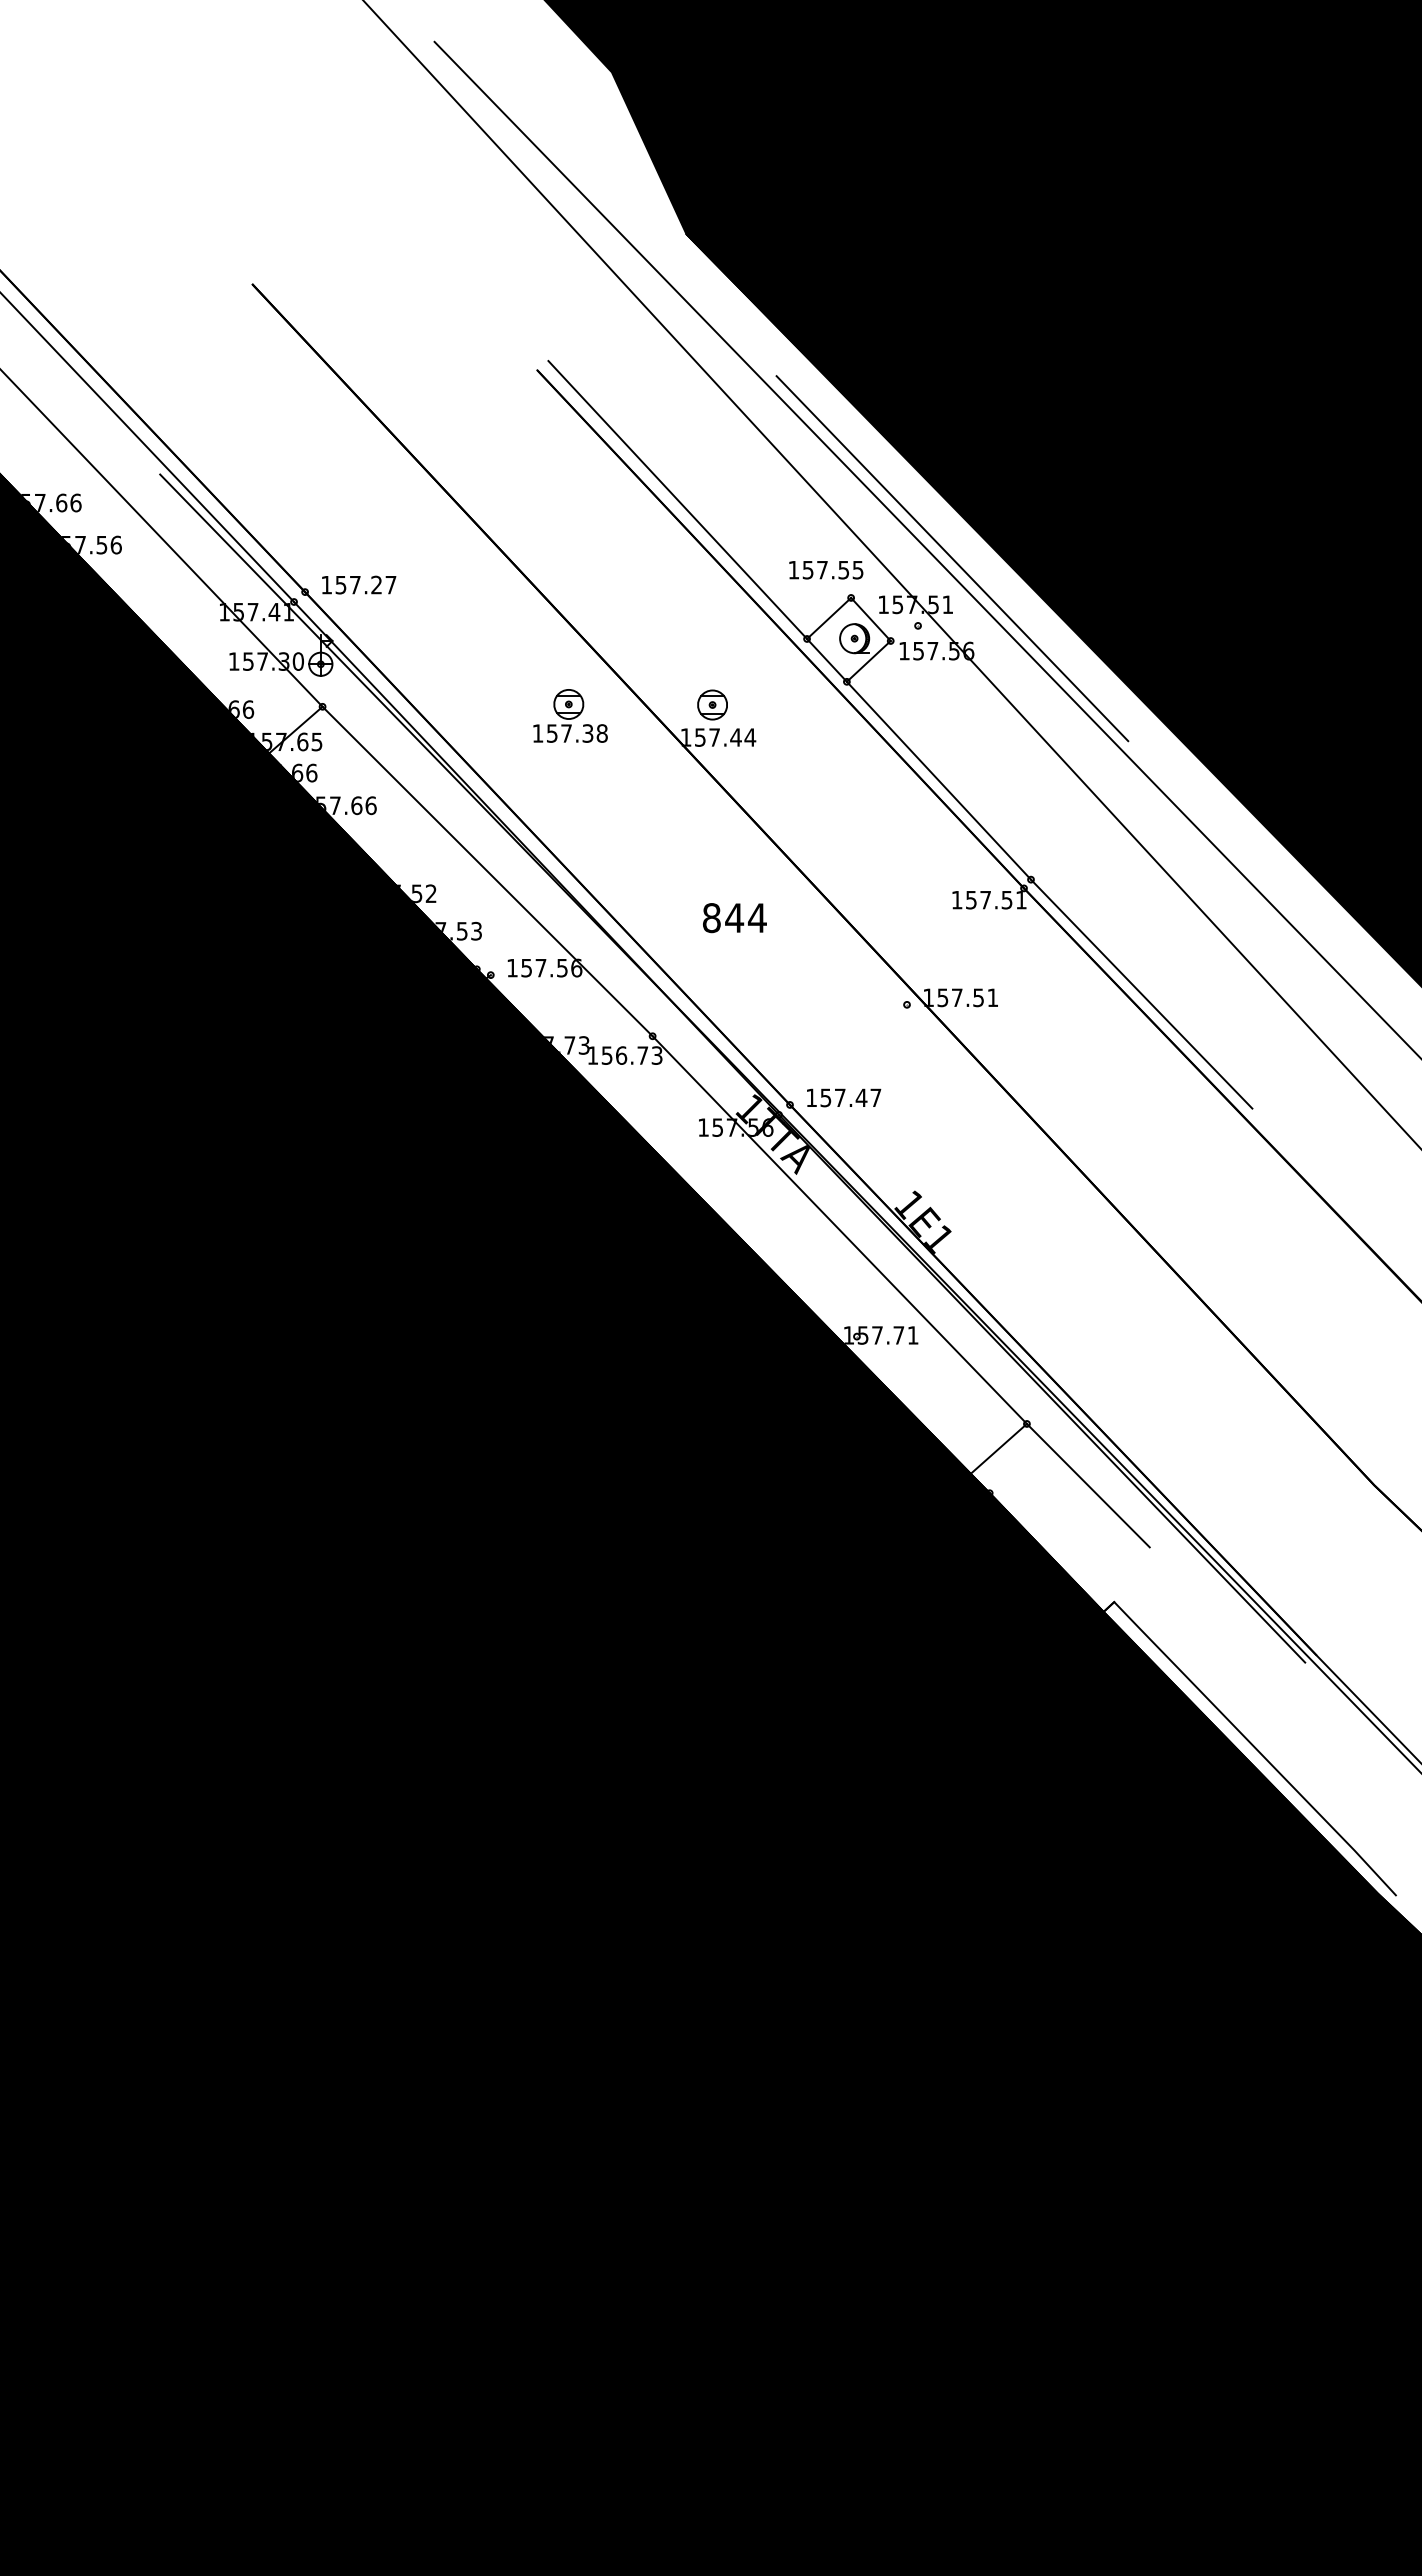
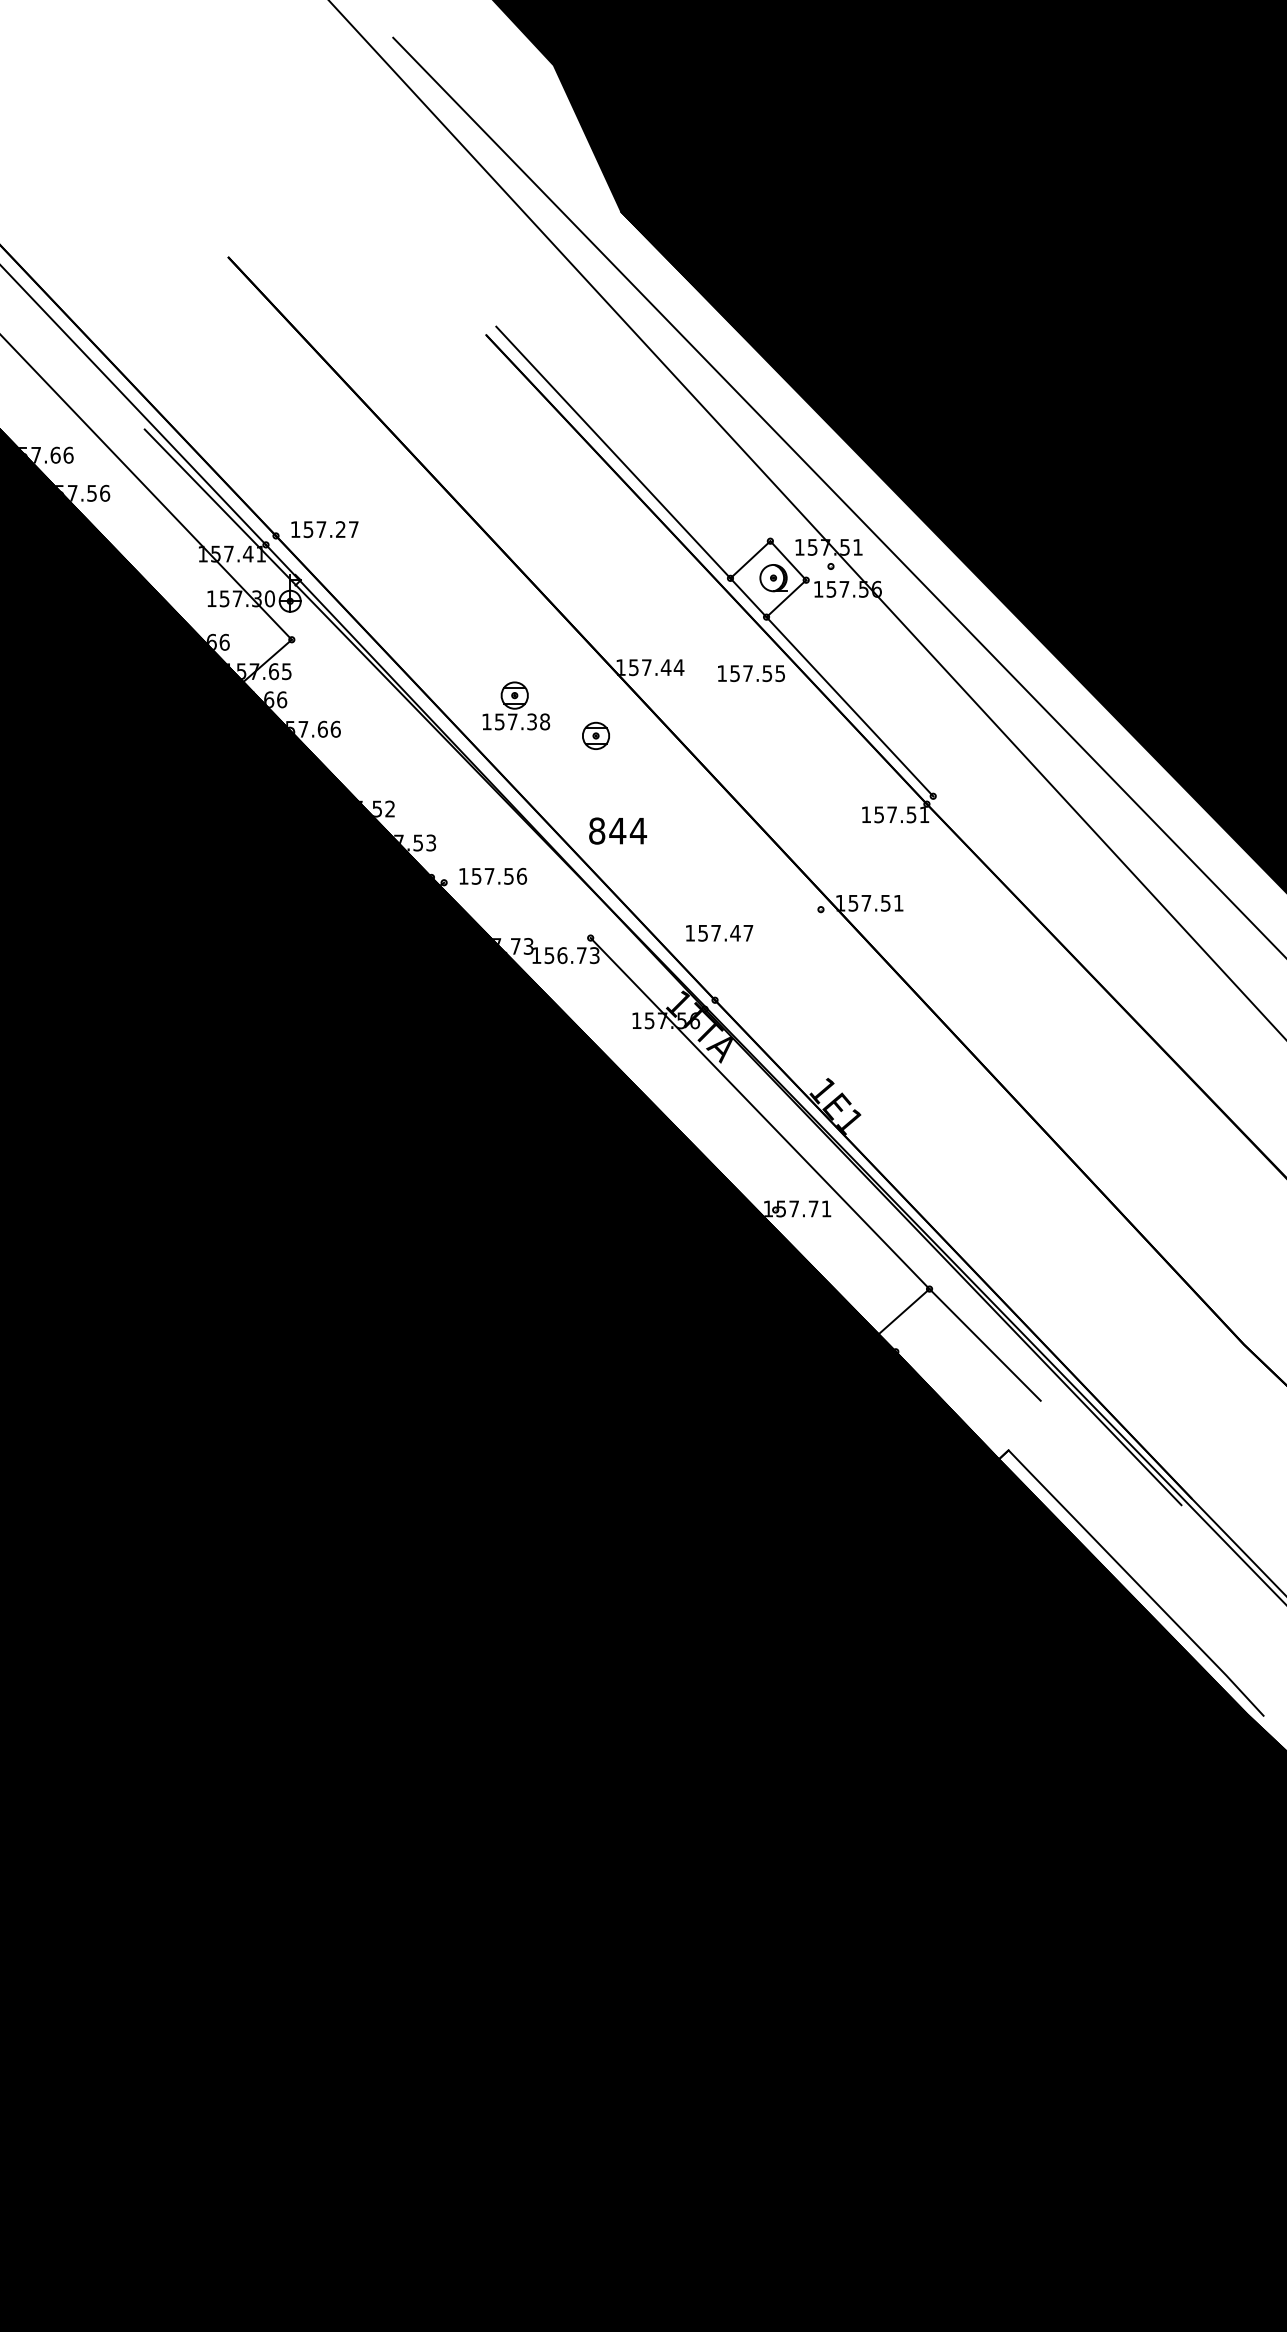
line: (952, 558) -> (862, 505), removed
text: (826, 570) -> (751, 673), moved
part: (712, 704) -> (595, 735), moved
part: (570, 715) -> (516, 705), moved
line: (487, 871) -> (441, 788), removed
text: (734, 918) -> (617, 831), moved
line: (1141, 993) -> (1033, 899), removed
text: (844, 1097) -> (720, 932), moved

